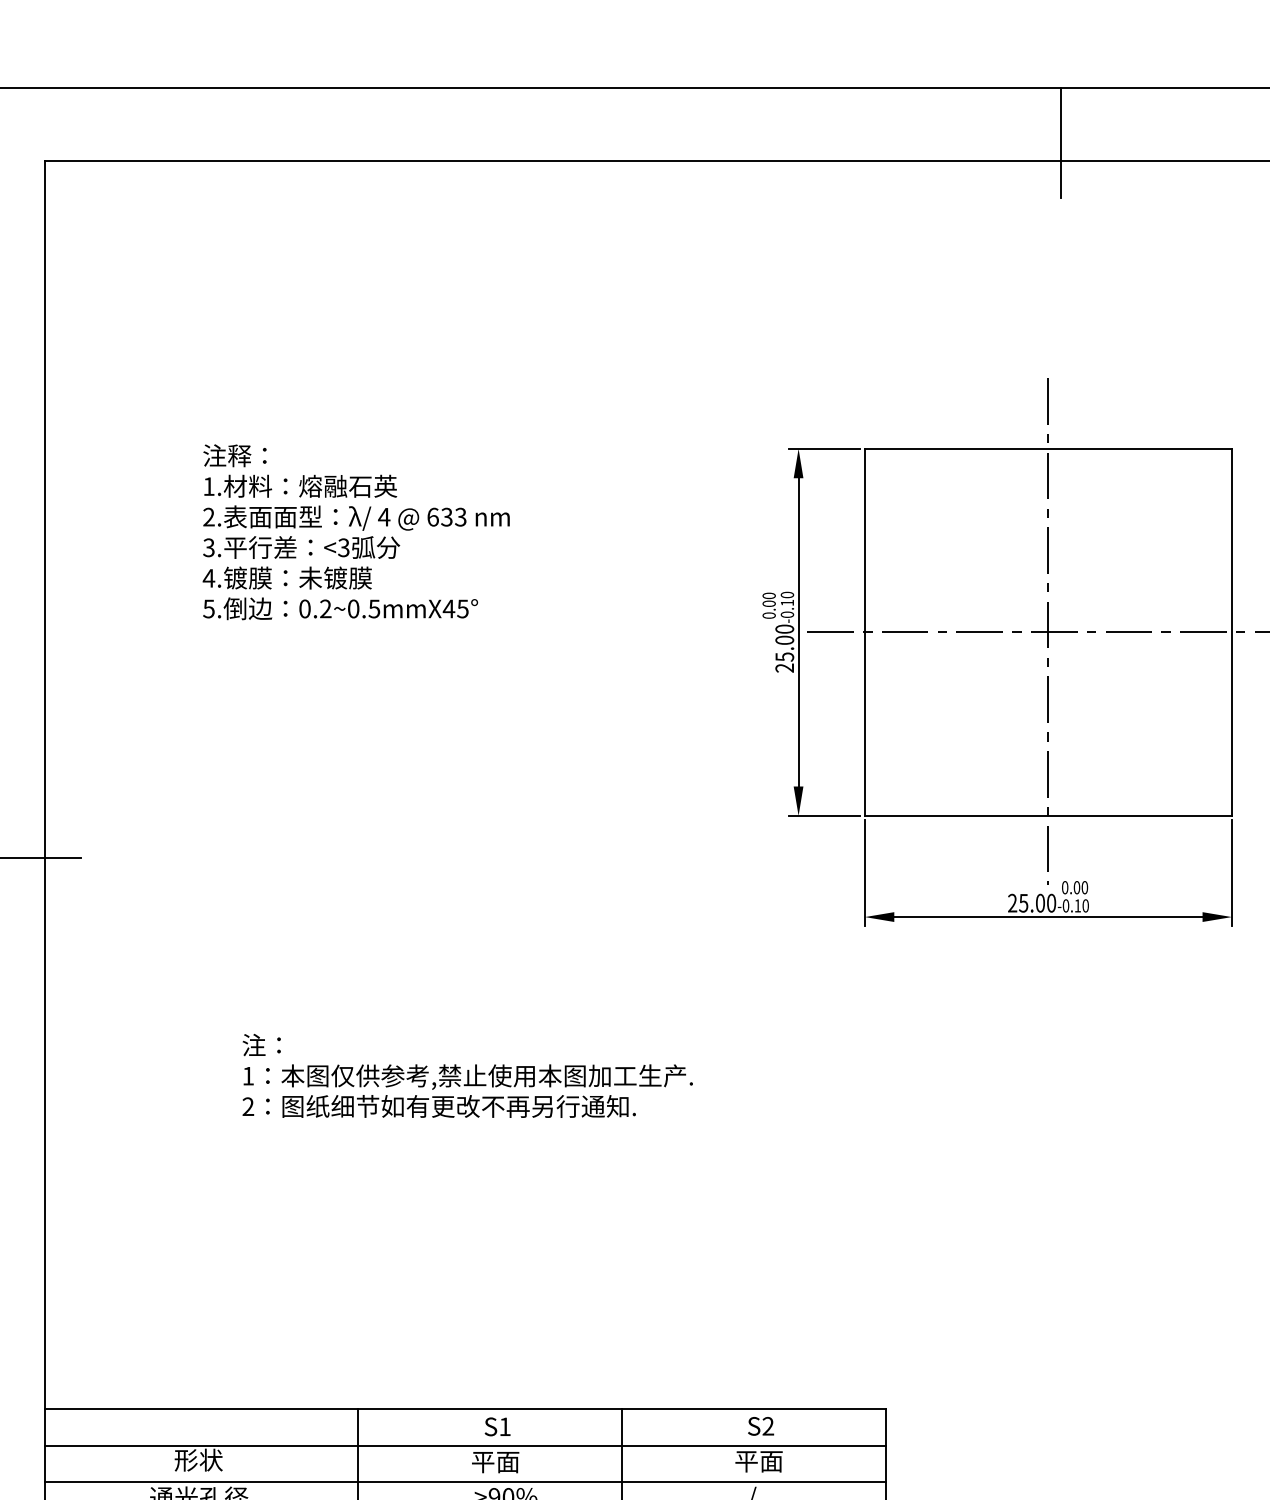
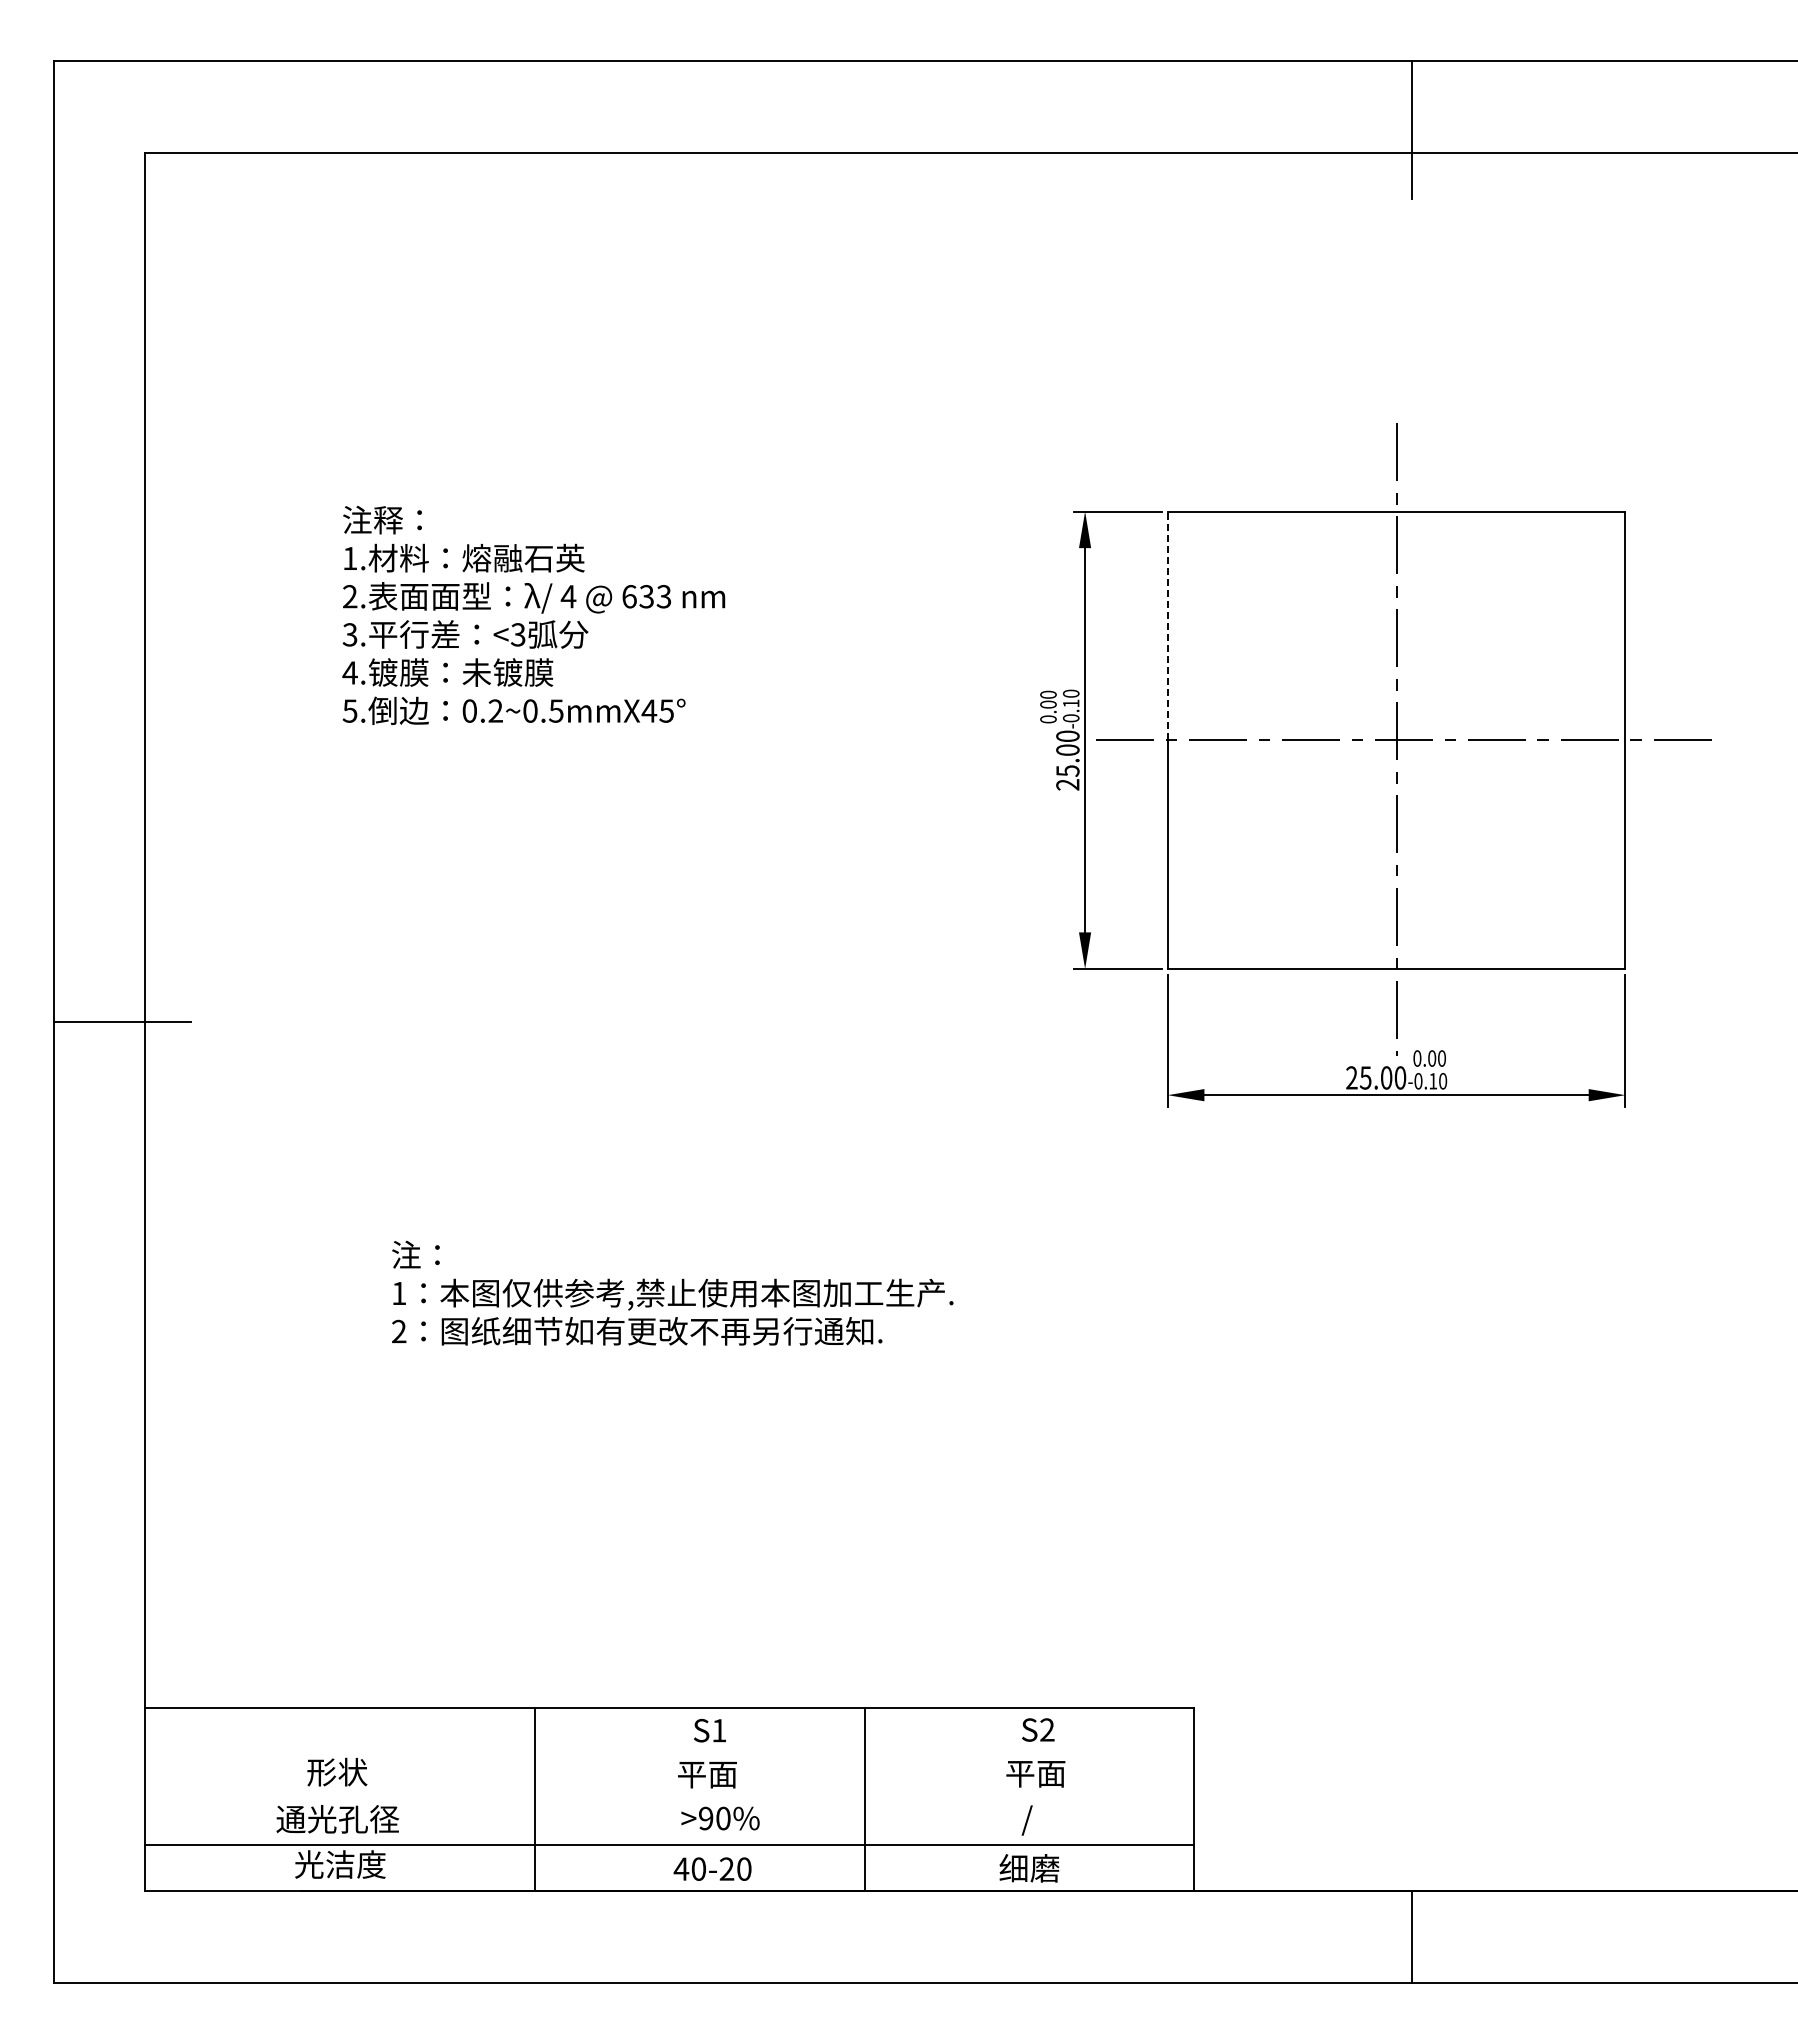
line: (864, 540) -> (1167, 625), solid -> dashed
line: (465, 1445) -> (669, 1753), removed
line: (465, 1482) -> (669, 1799), removed

